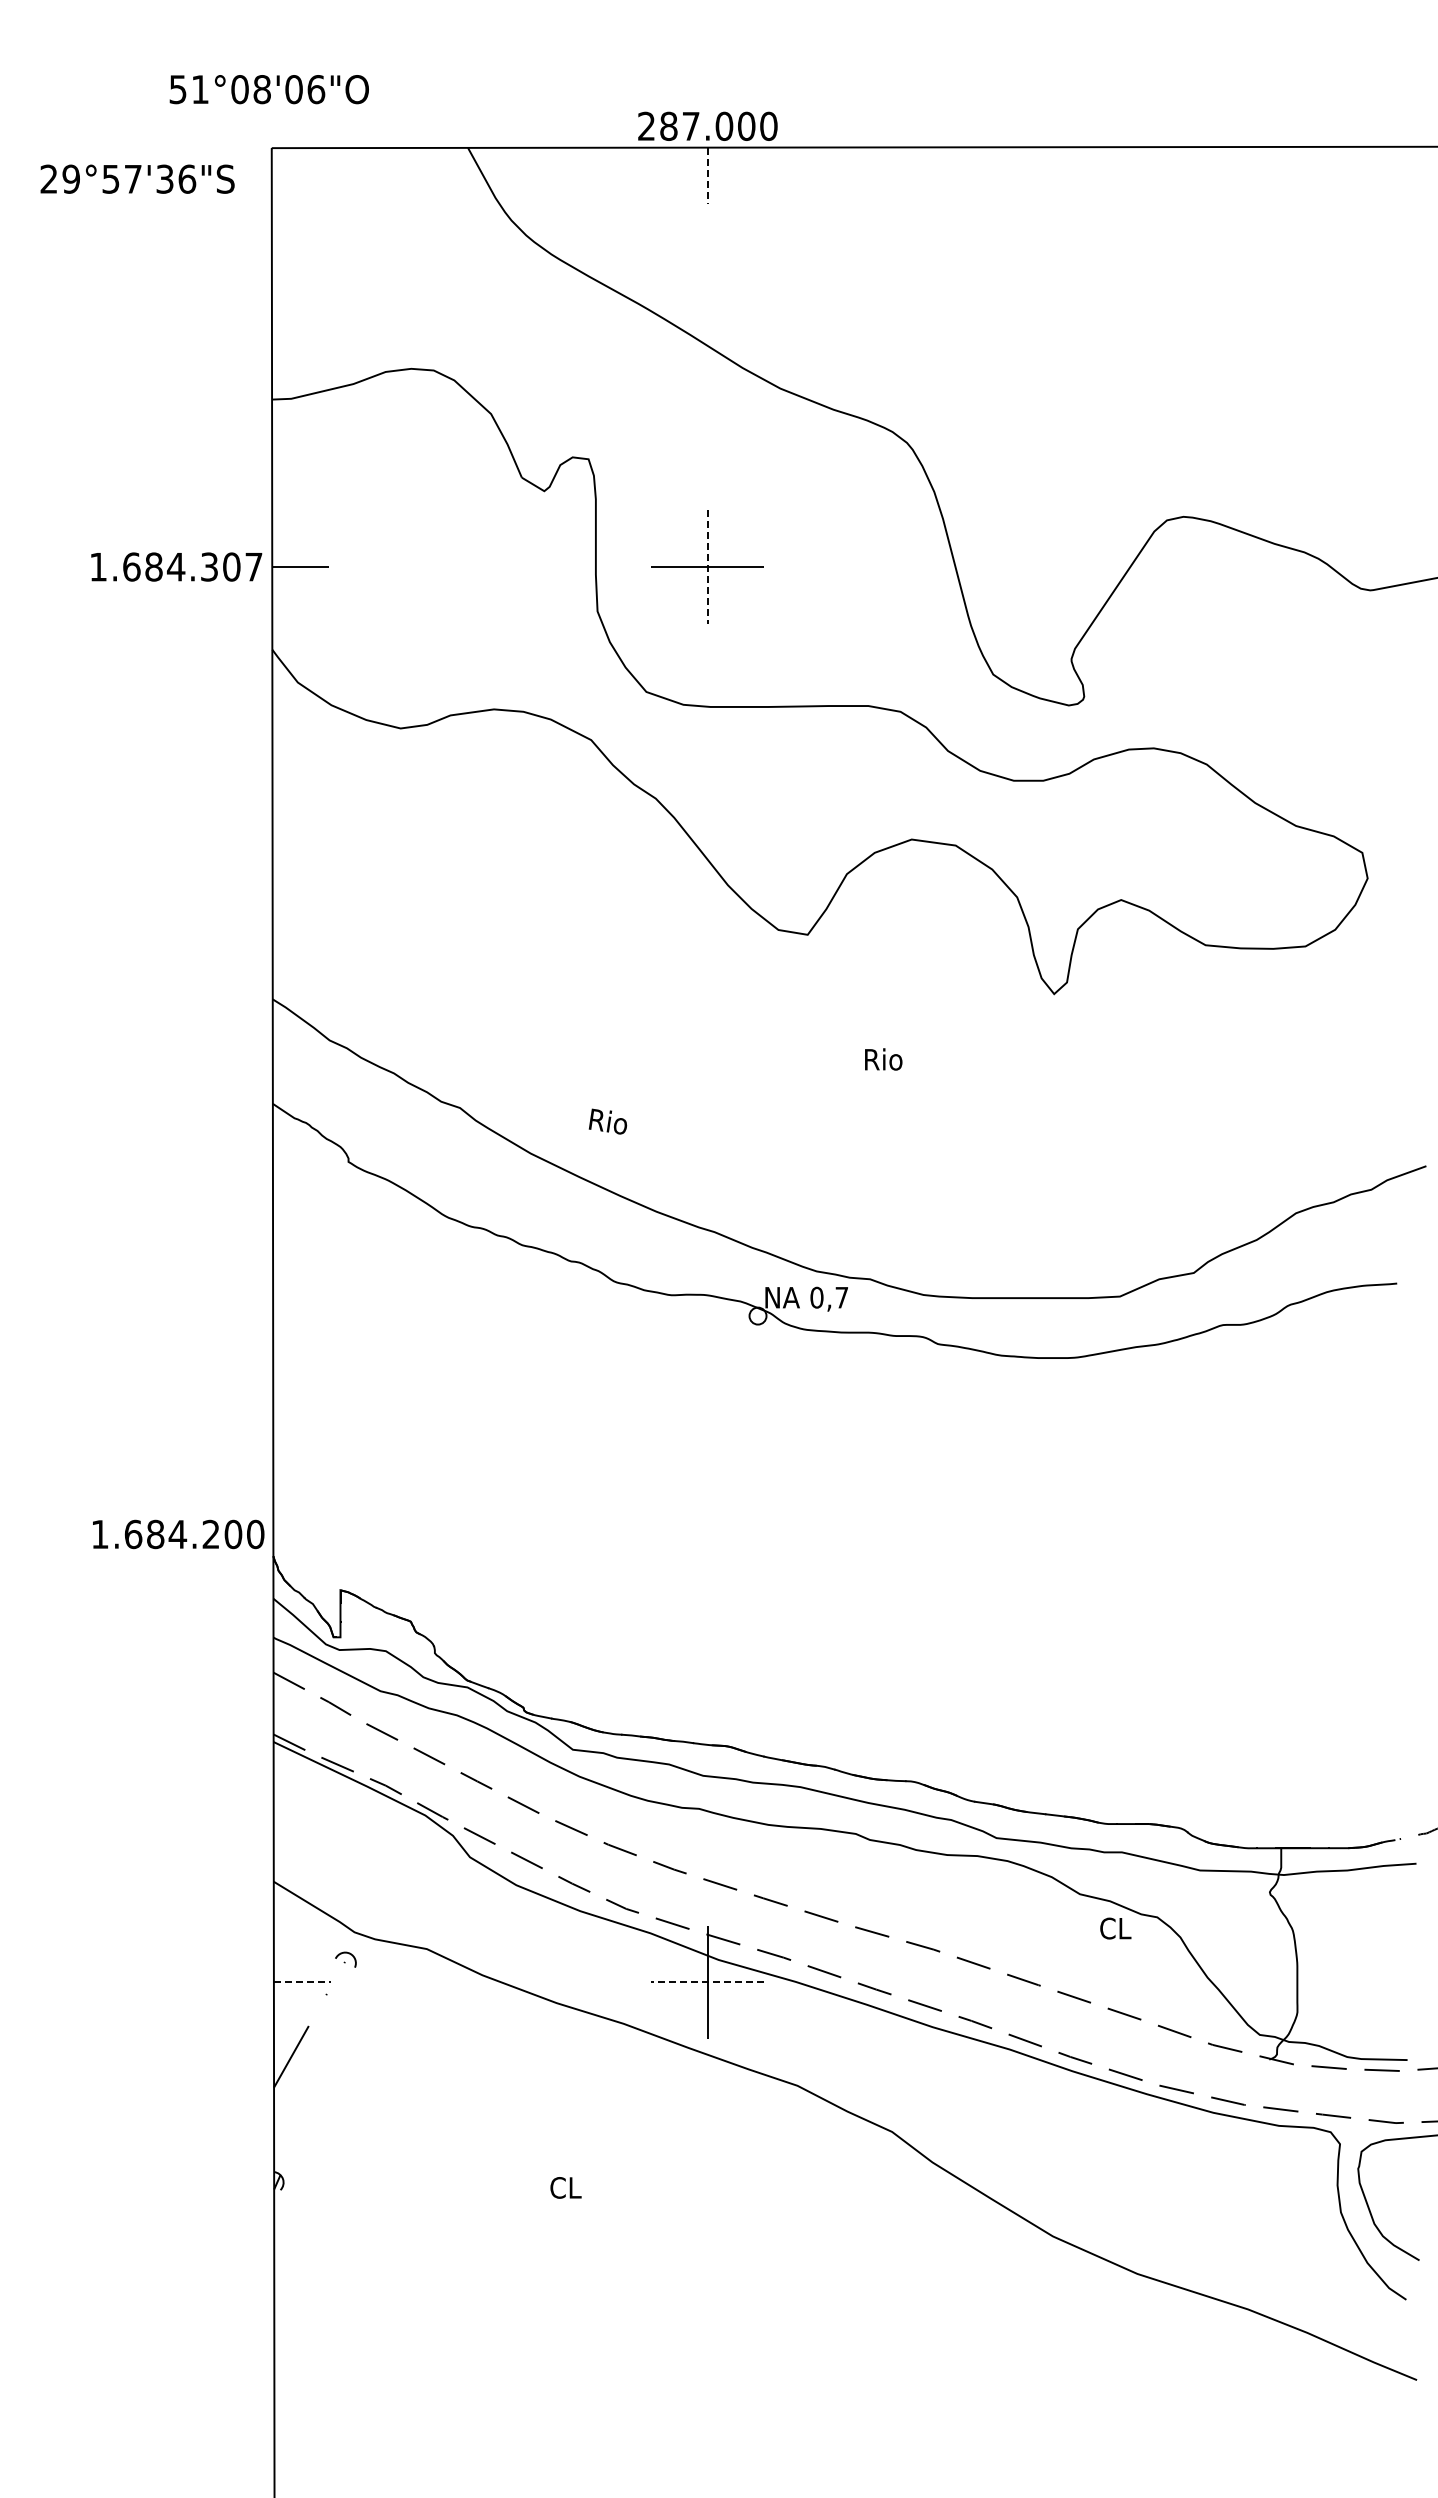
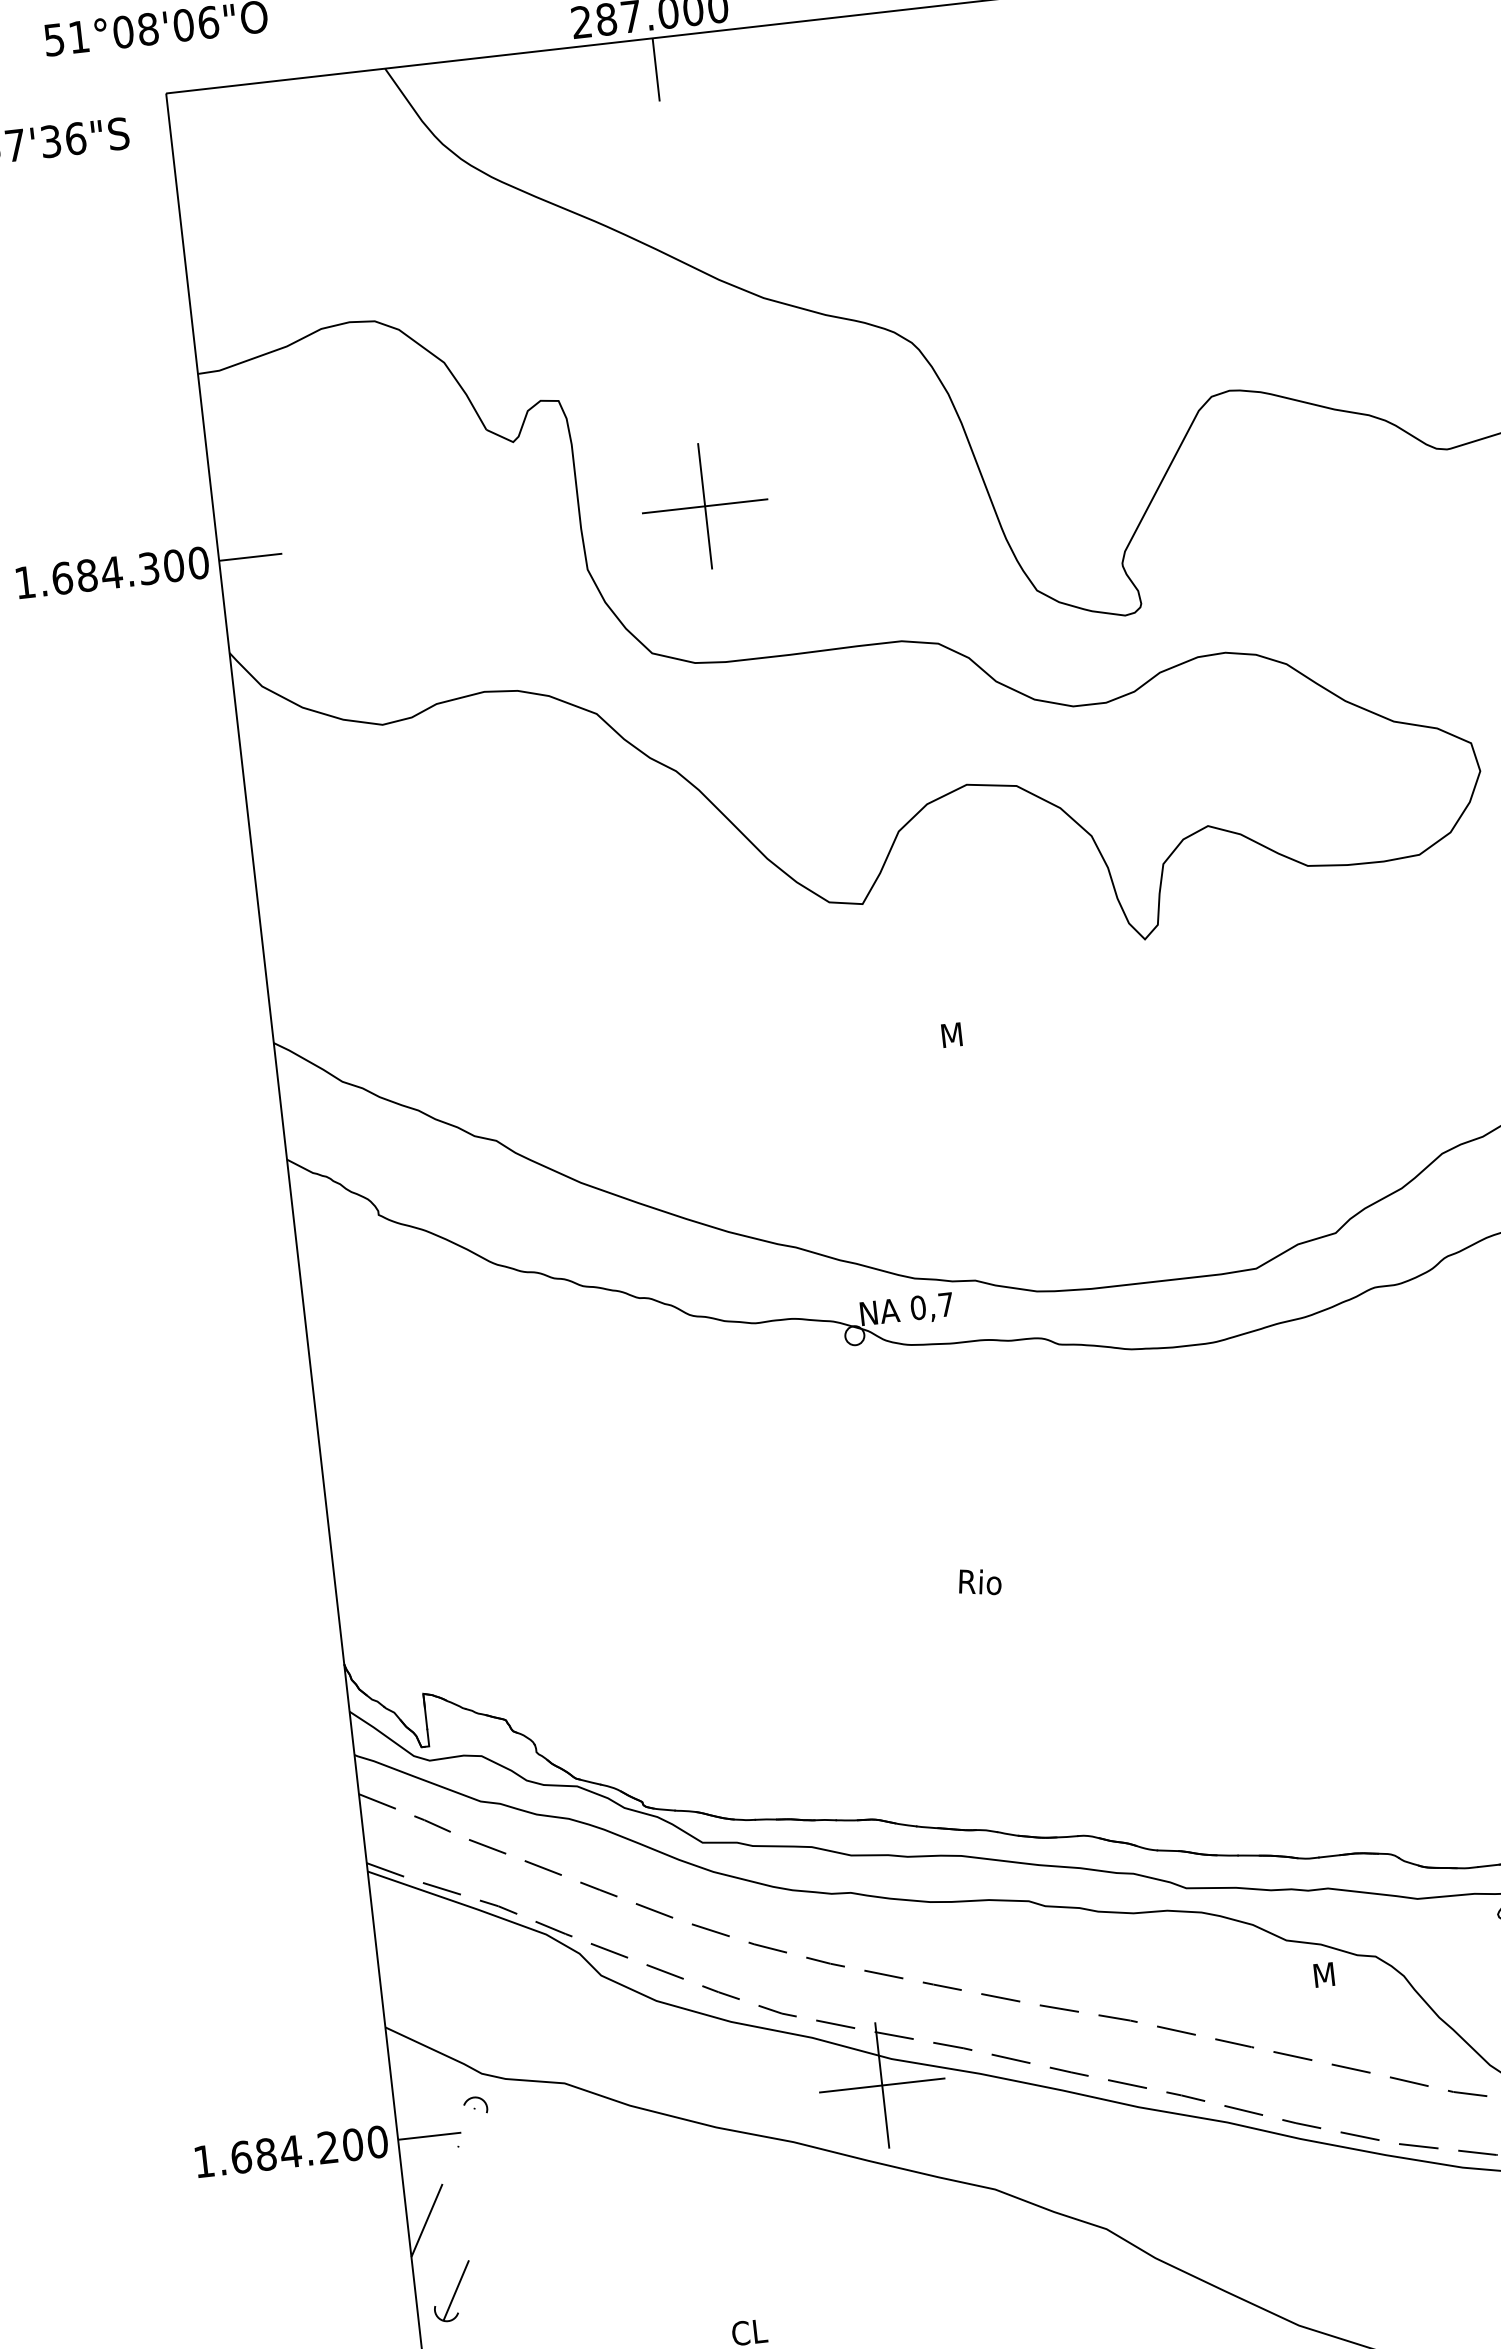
line: (707, 176) -> (655, 70), dashed -> solid
text: (253, 566) -> (198, 562), 1.684.307 -> 1.684.300
line: (707, 567) -> (704, 506), dashed -> solid
text: (884, 1059) -> (963, 1033), Rio -> M
text: (607, 1121) -> (979, 1582), moved
text: (178, 1534) -> (291, 2151), moved
text: (1115, 1928) -> (1330, 1974), CL -> M
line: (302, 1982) -> (430, 2136), dashed -> solid
line: (707, 1982) -> (881, 2085), dashed -> solid
part: (306, 2122) -> (452, 2291), added

